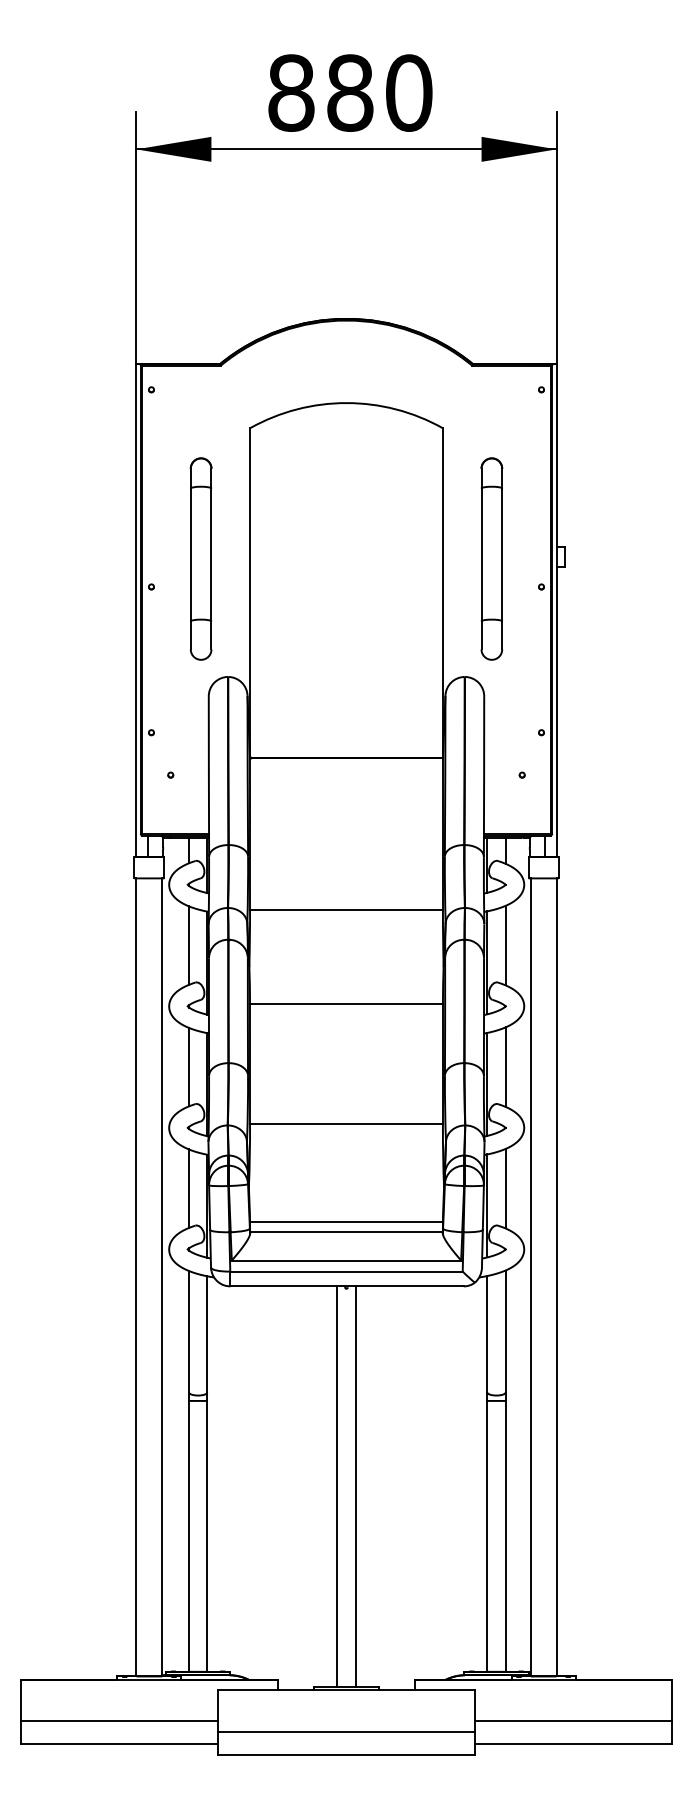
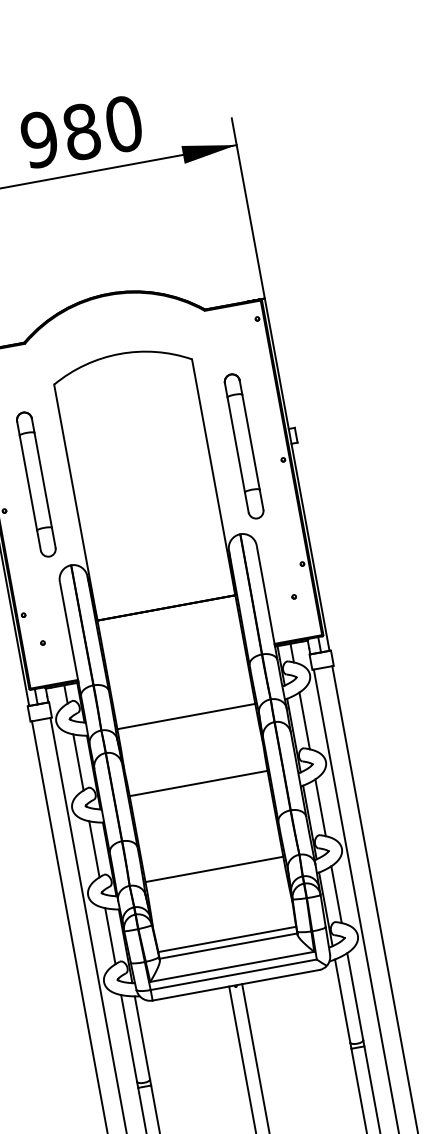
text: (291, 92) -> (39, 139), 880 -> 980

